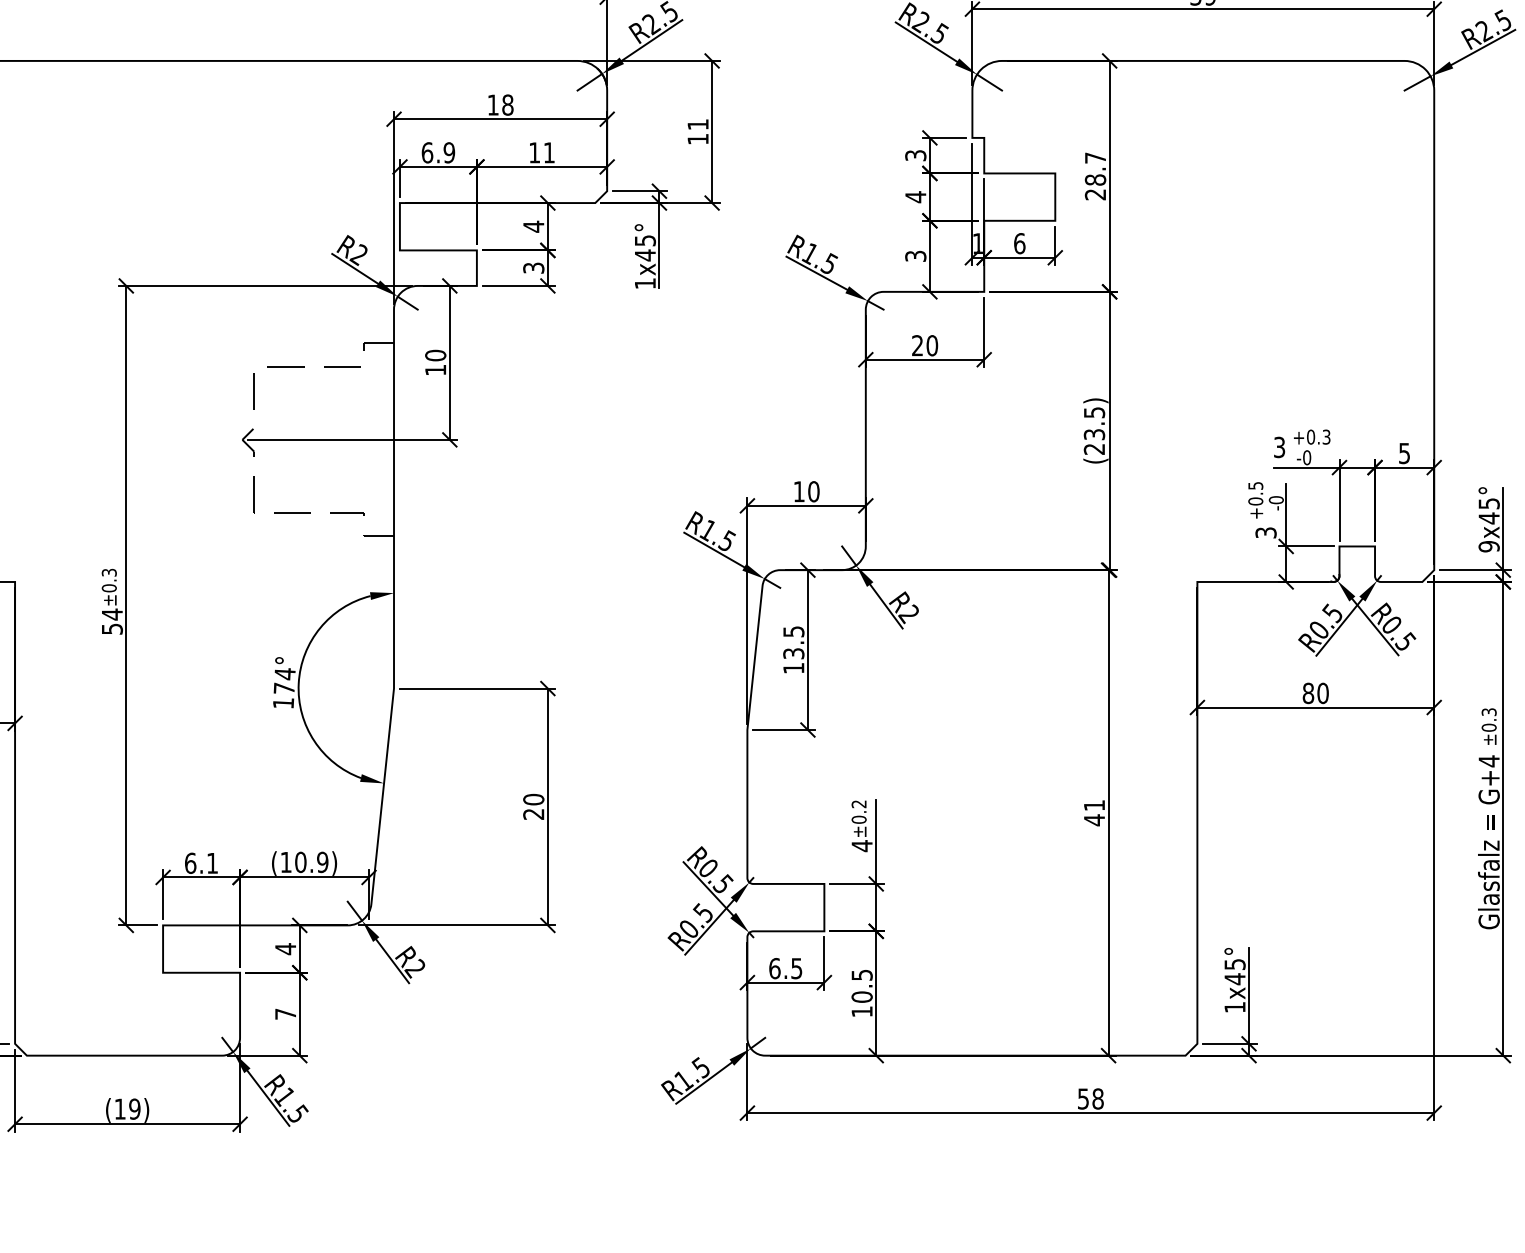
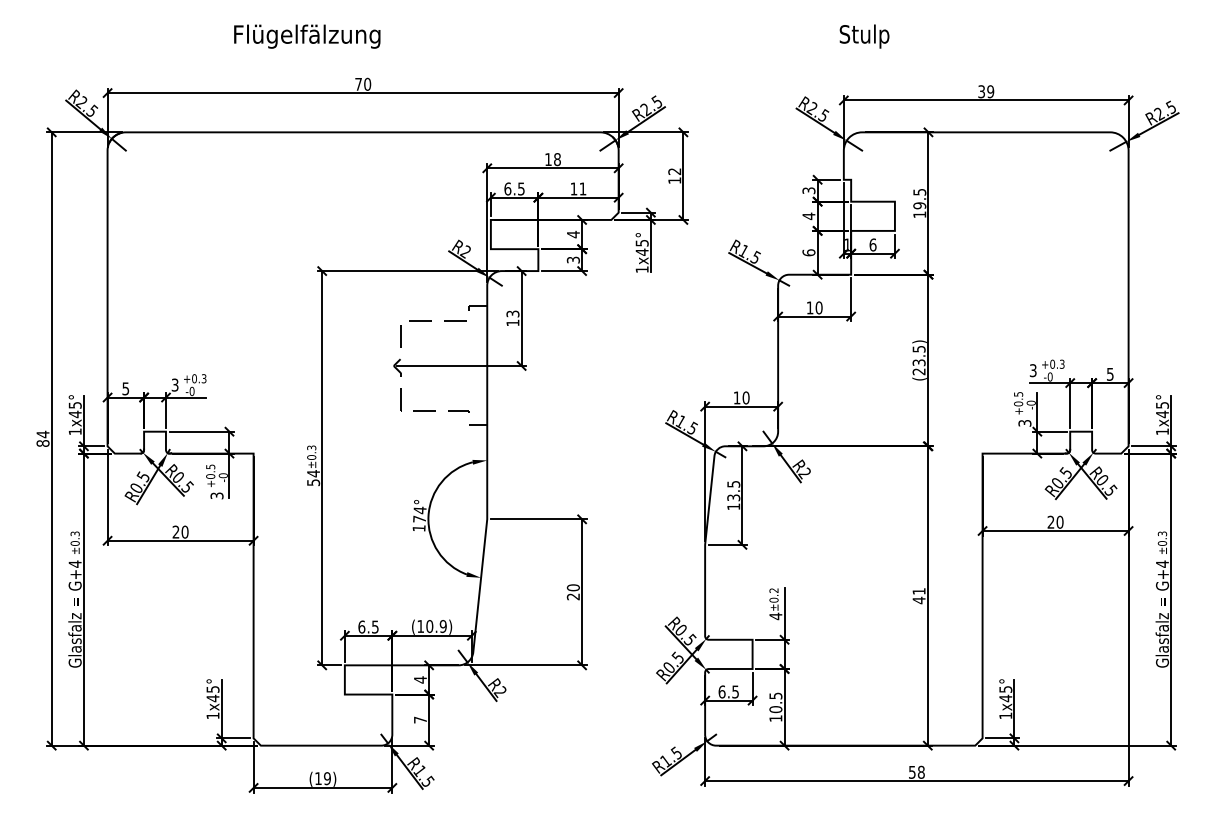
text: (697, 124) -> (674, 171), 11 -> 12
text: (447, 152) -> (520, 188), 6.9 -> 6.5
text: (1095, 176) -> (919, 203), 28.7 -> 19.5
text: (915, 255) -> (808, 252), 3 -> 6
text: (916, 345) -> (809, 307), 20 -> 10
text: (434, 354) -> (512, 313), 10 -> 13
text: (1489, 546) -> (1162, 431), 9x45° -> 1x45°
text: (1307, 692) -> (1050, 521), 80 -> 20
text: (212, 862) -> (375, 626), 6.1 -> 6.5

